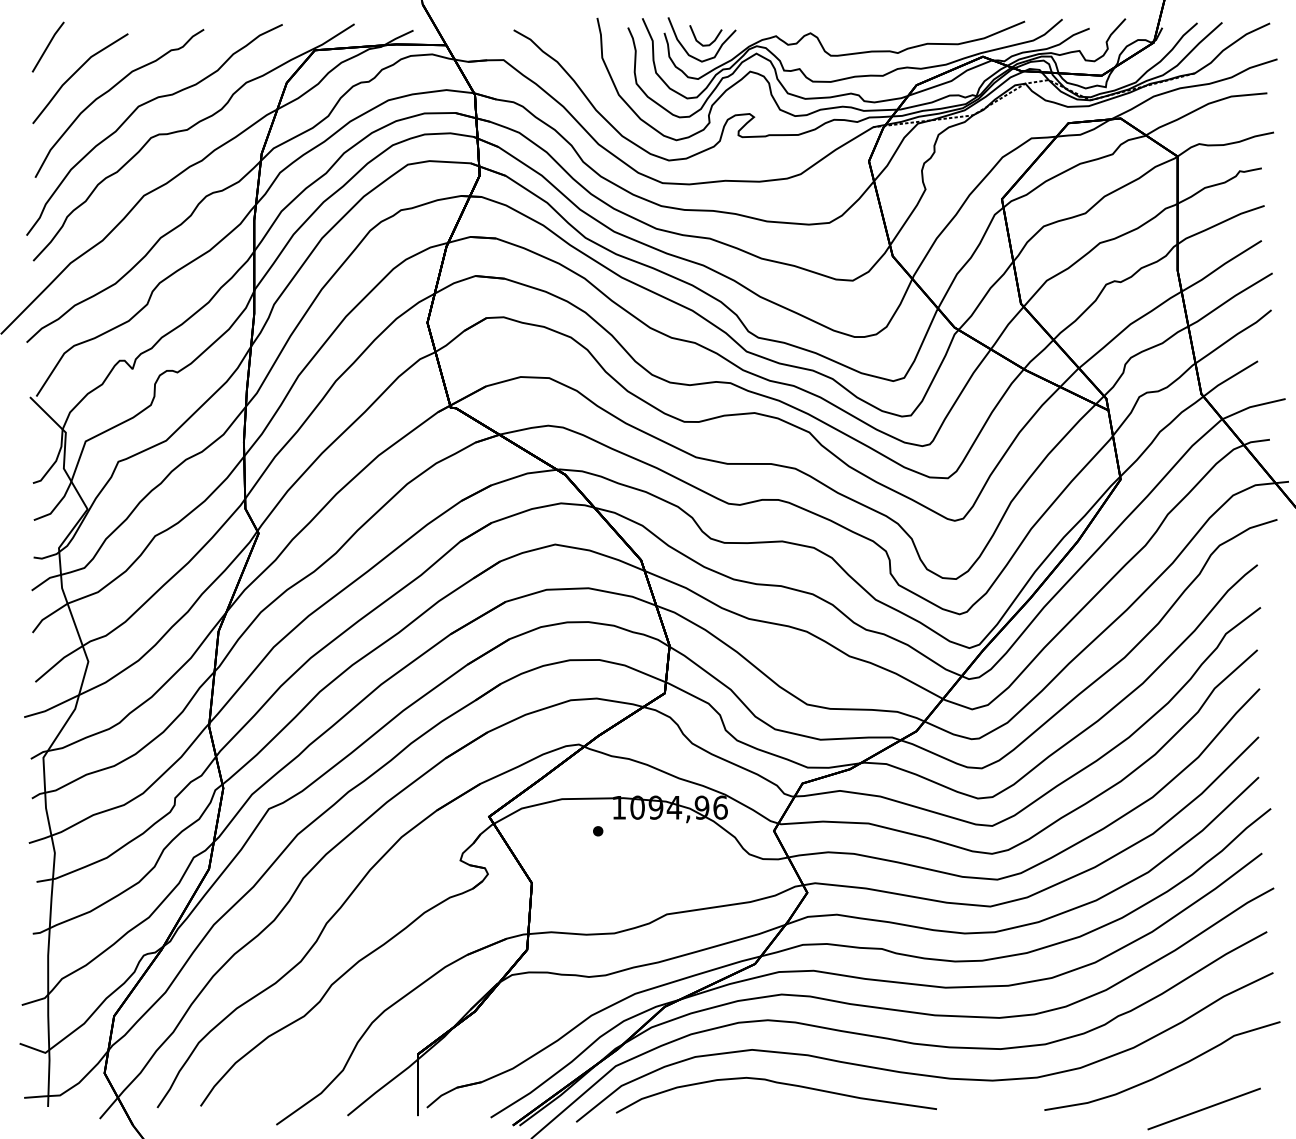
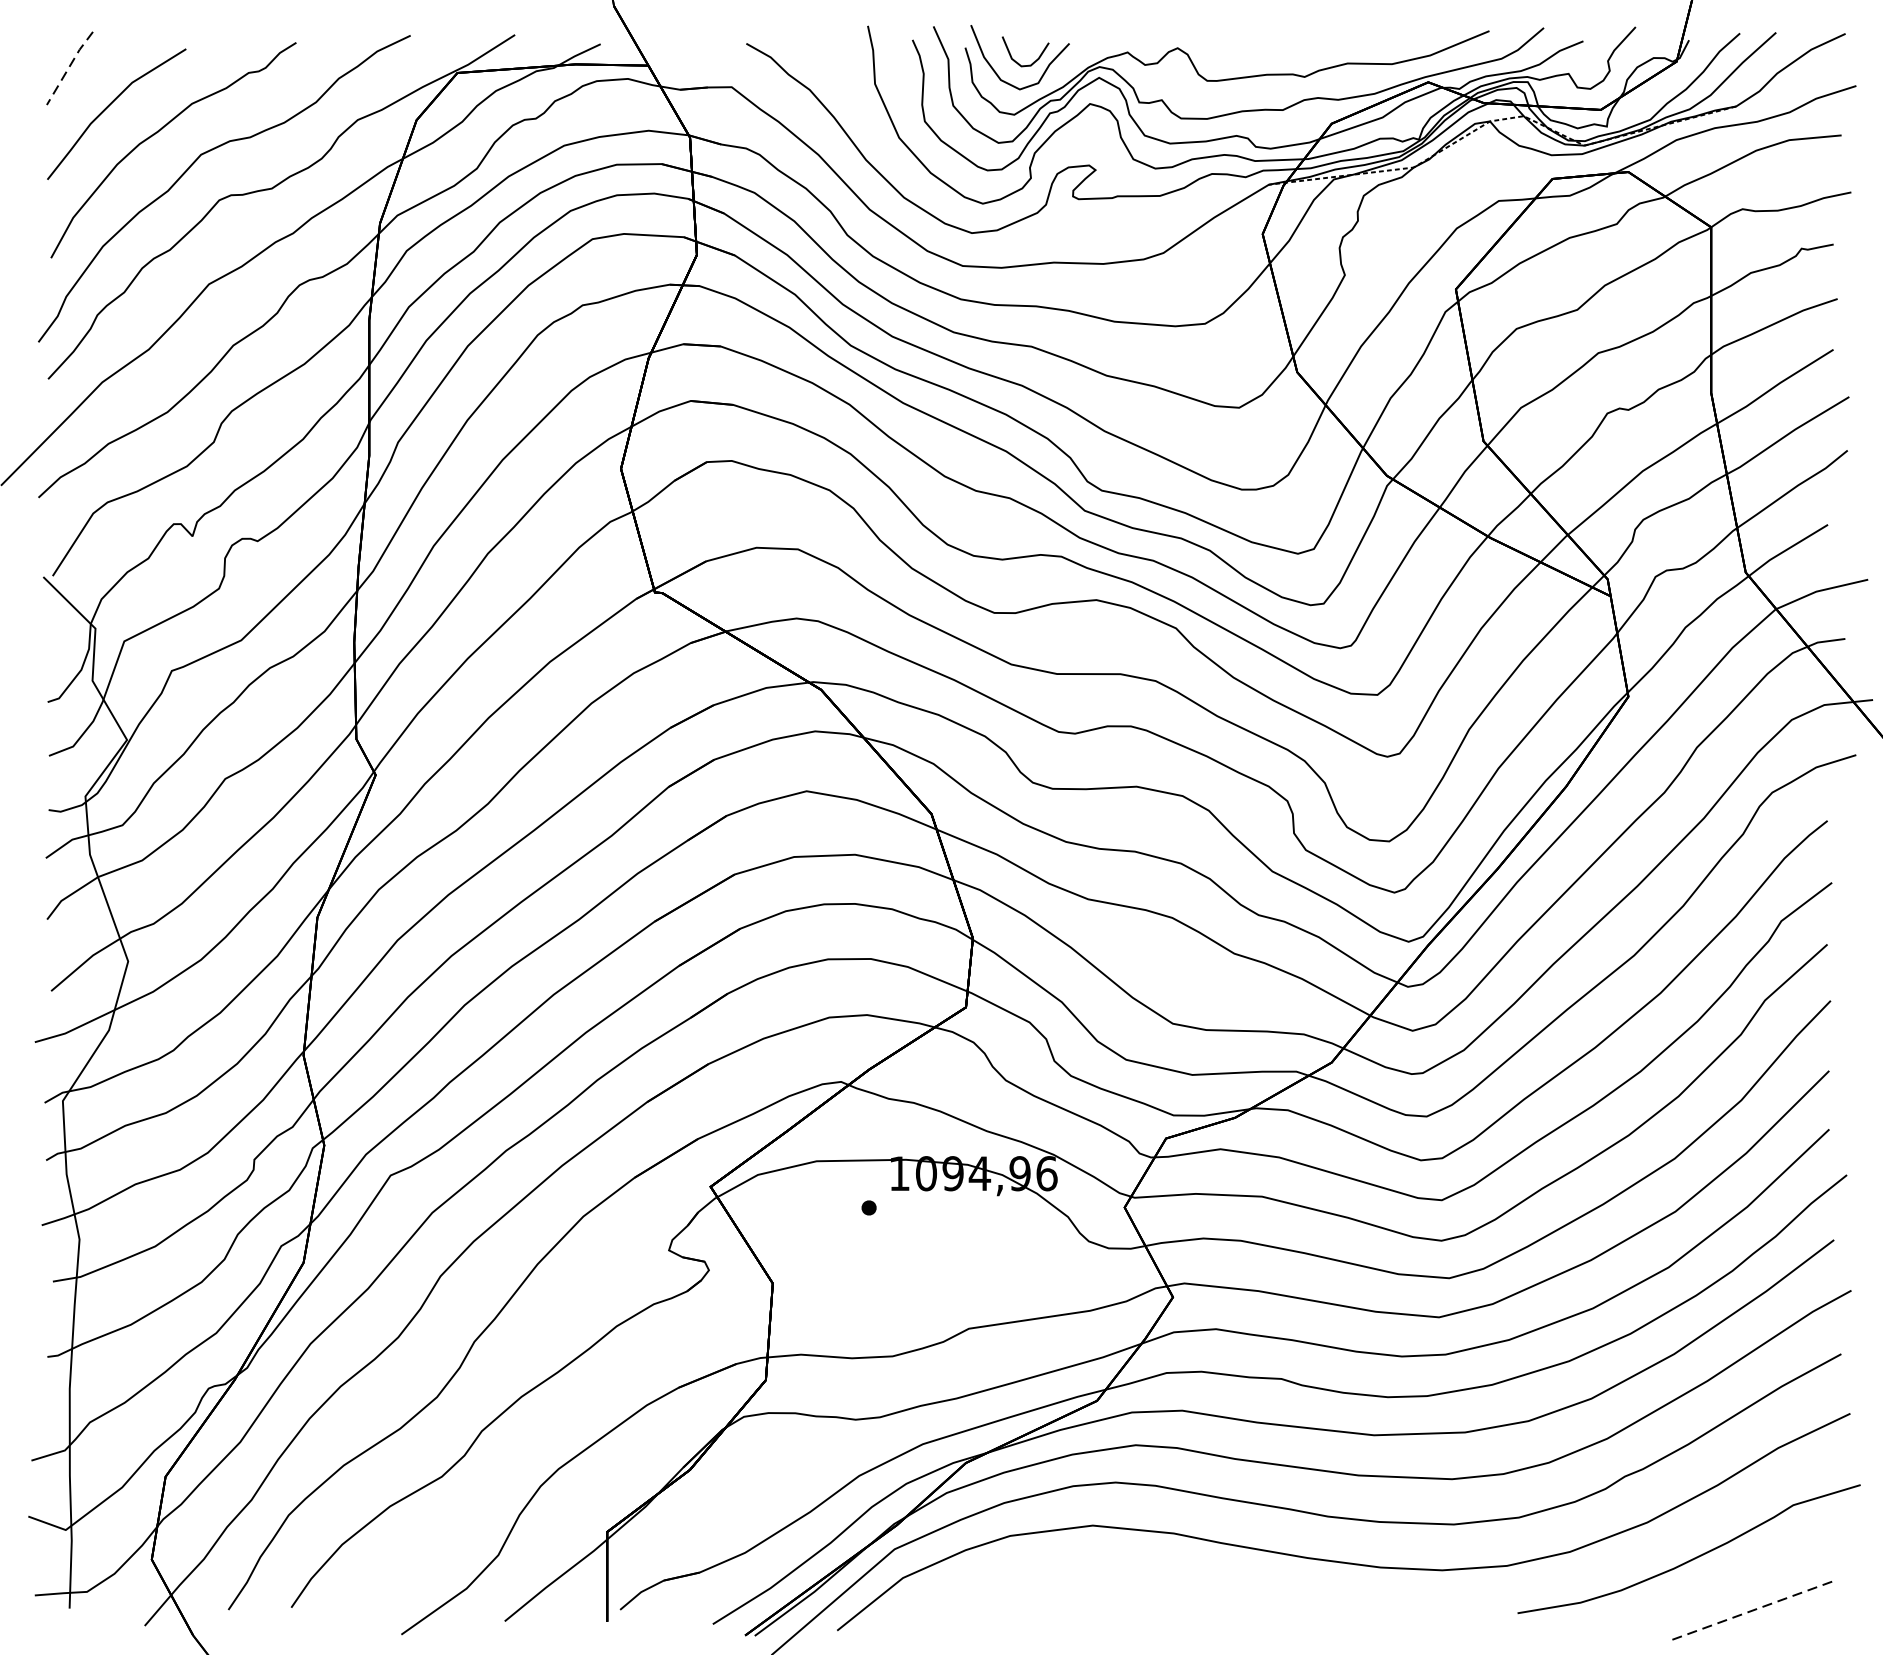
line: (47, 46) -> (68, 67), solid -> dashed
curve: (775, 1083) -> (1126, 1574), removed
line: (1203, 1109) -> (1748, 1612), solid -> dashed

